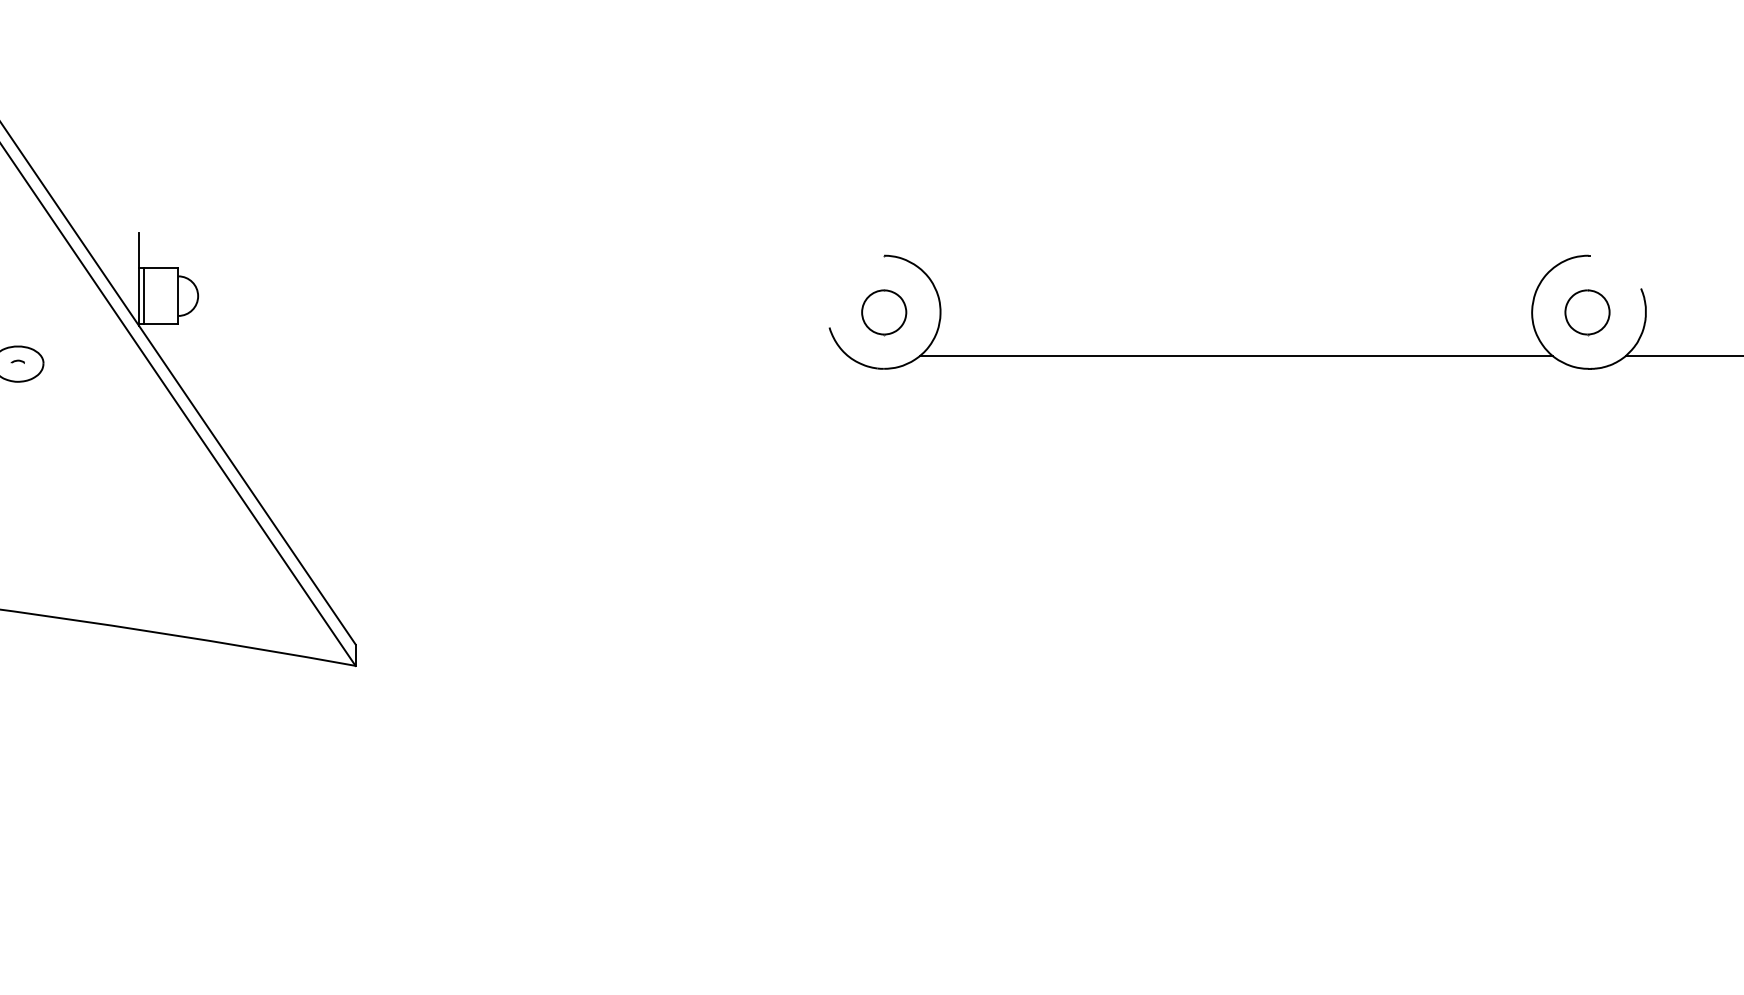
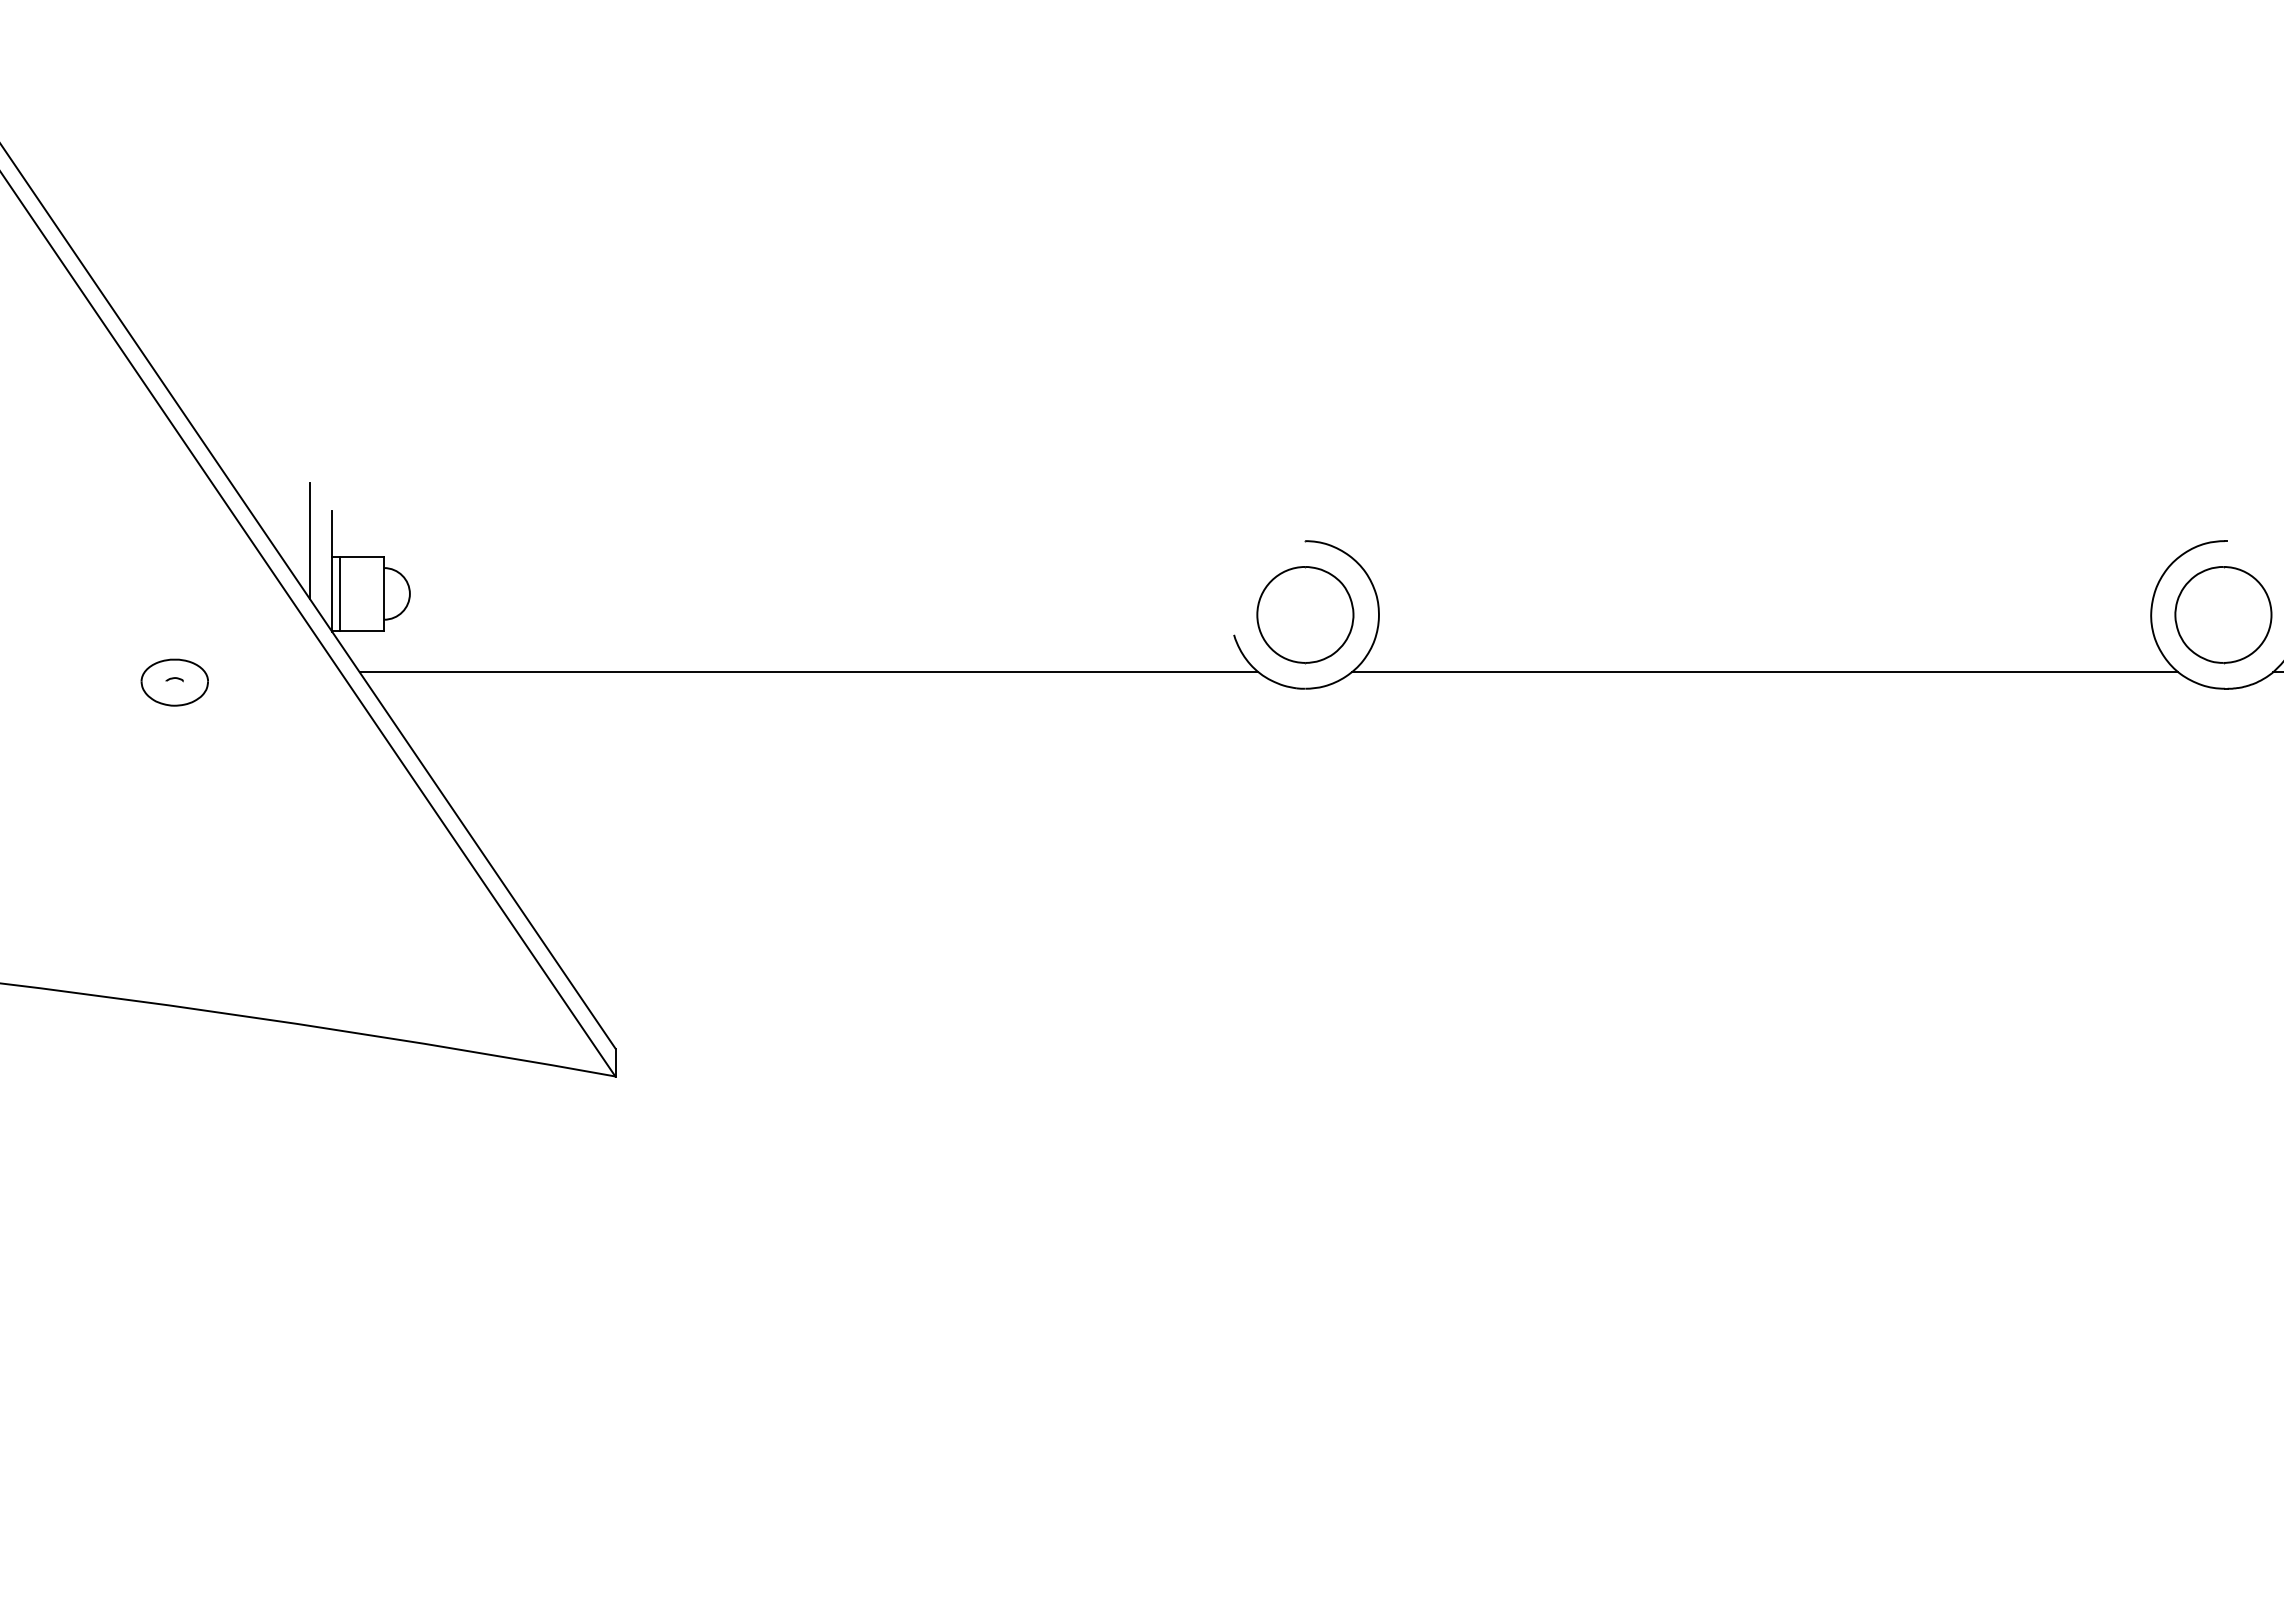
line: (121, 256) -> (310, 541), added
part: (884, 312) -> (1305, 615), size x1.67
part: (1587, 312) -> (2223, 615), size x1.67
line: (503, 356) -> (808, 672), added

